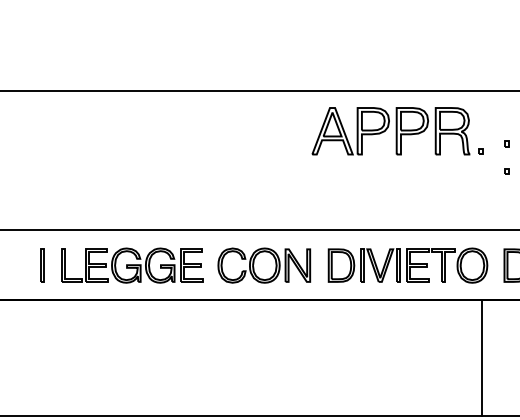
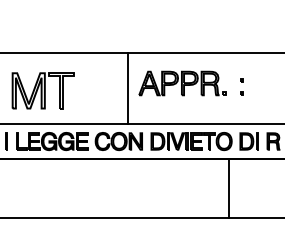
part: (397, 131) -> (182, 83), moved
line: (281, 160) -> (127, 88), added
part: (113, 164) -> (42, 90), added

